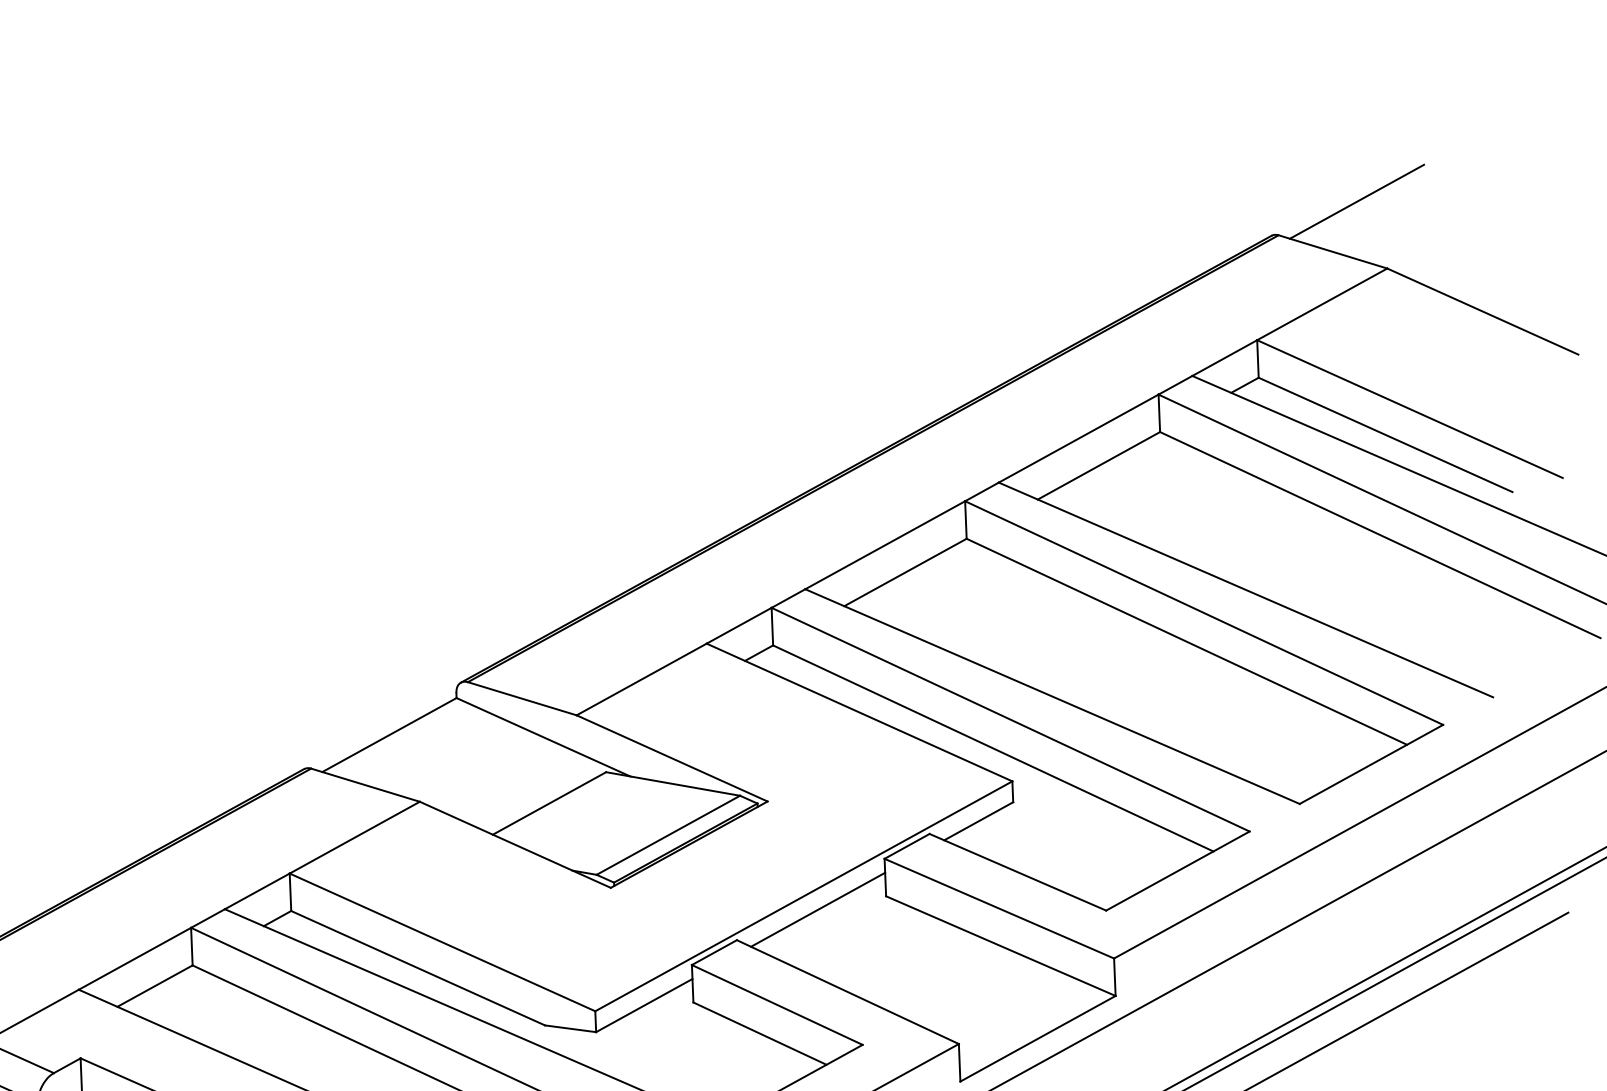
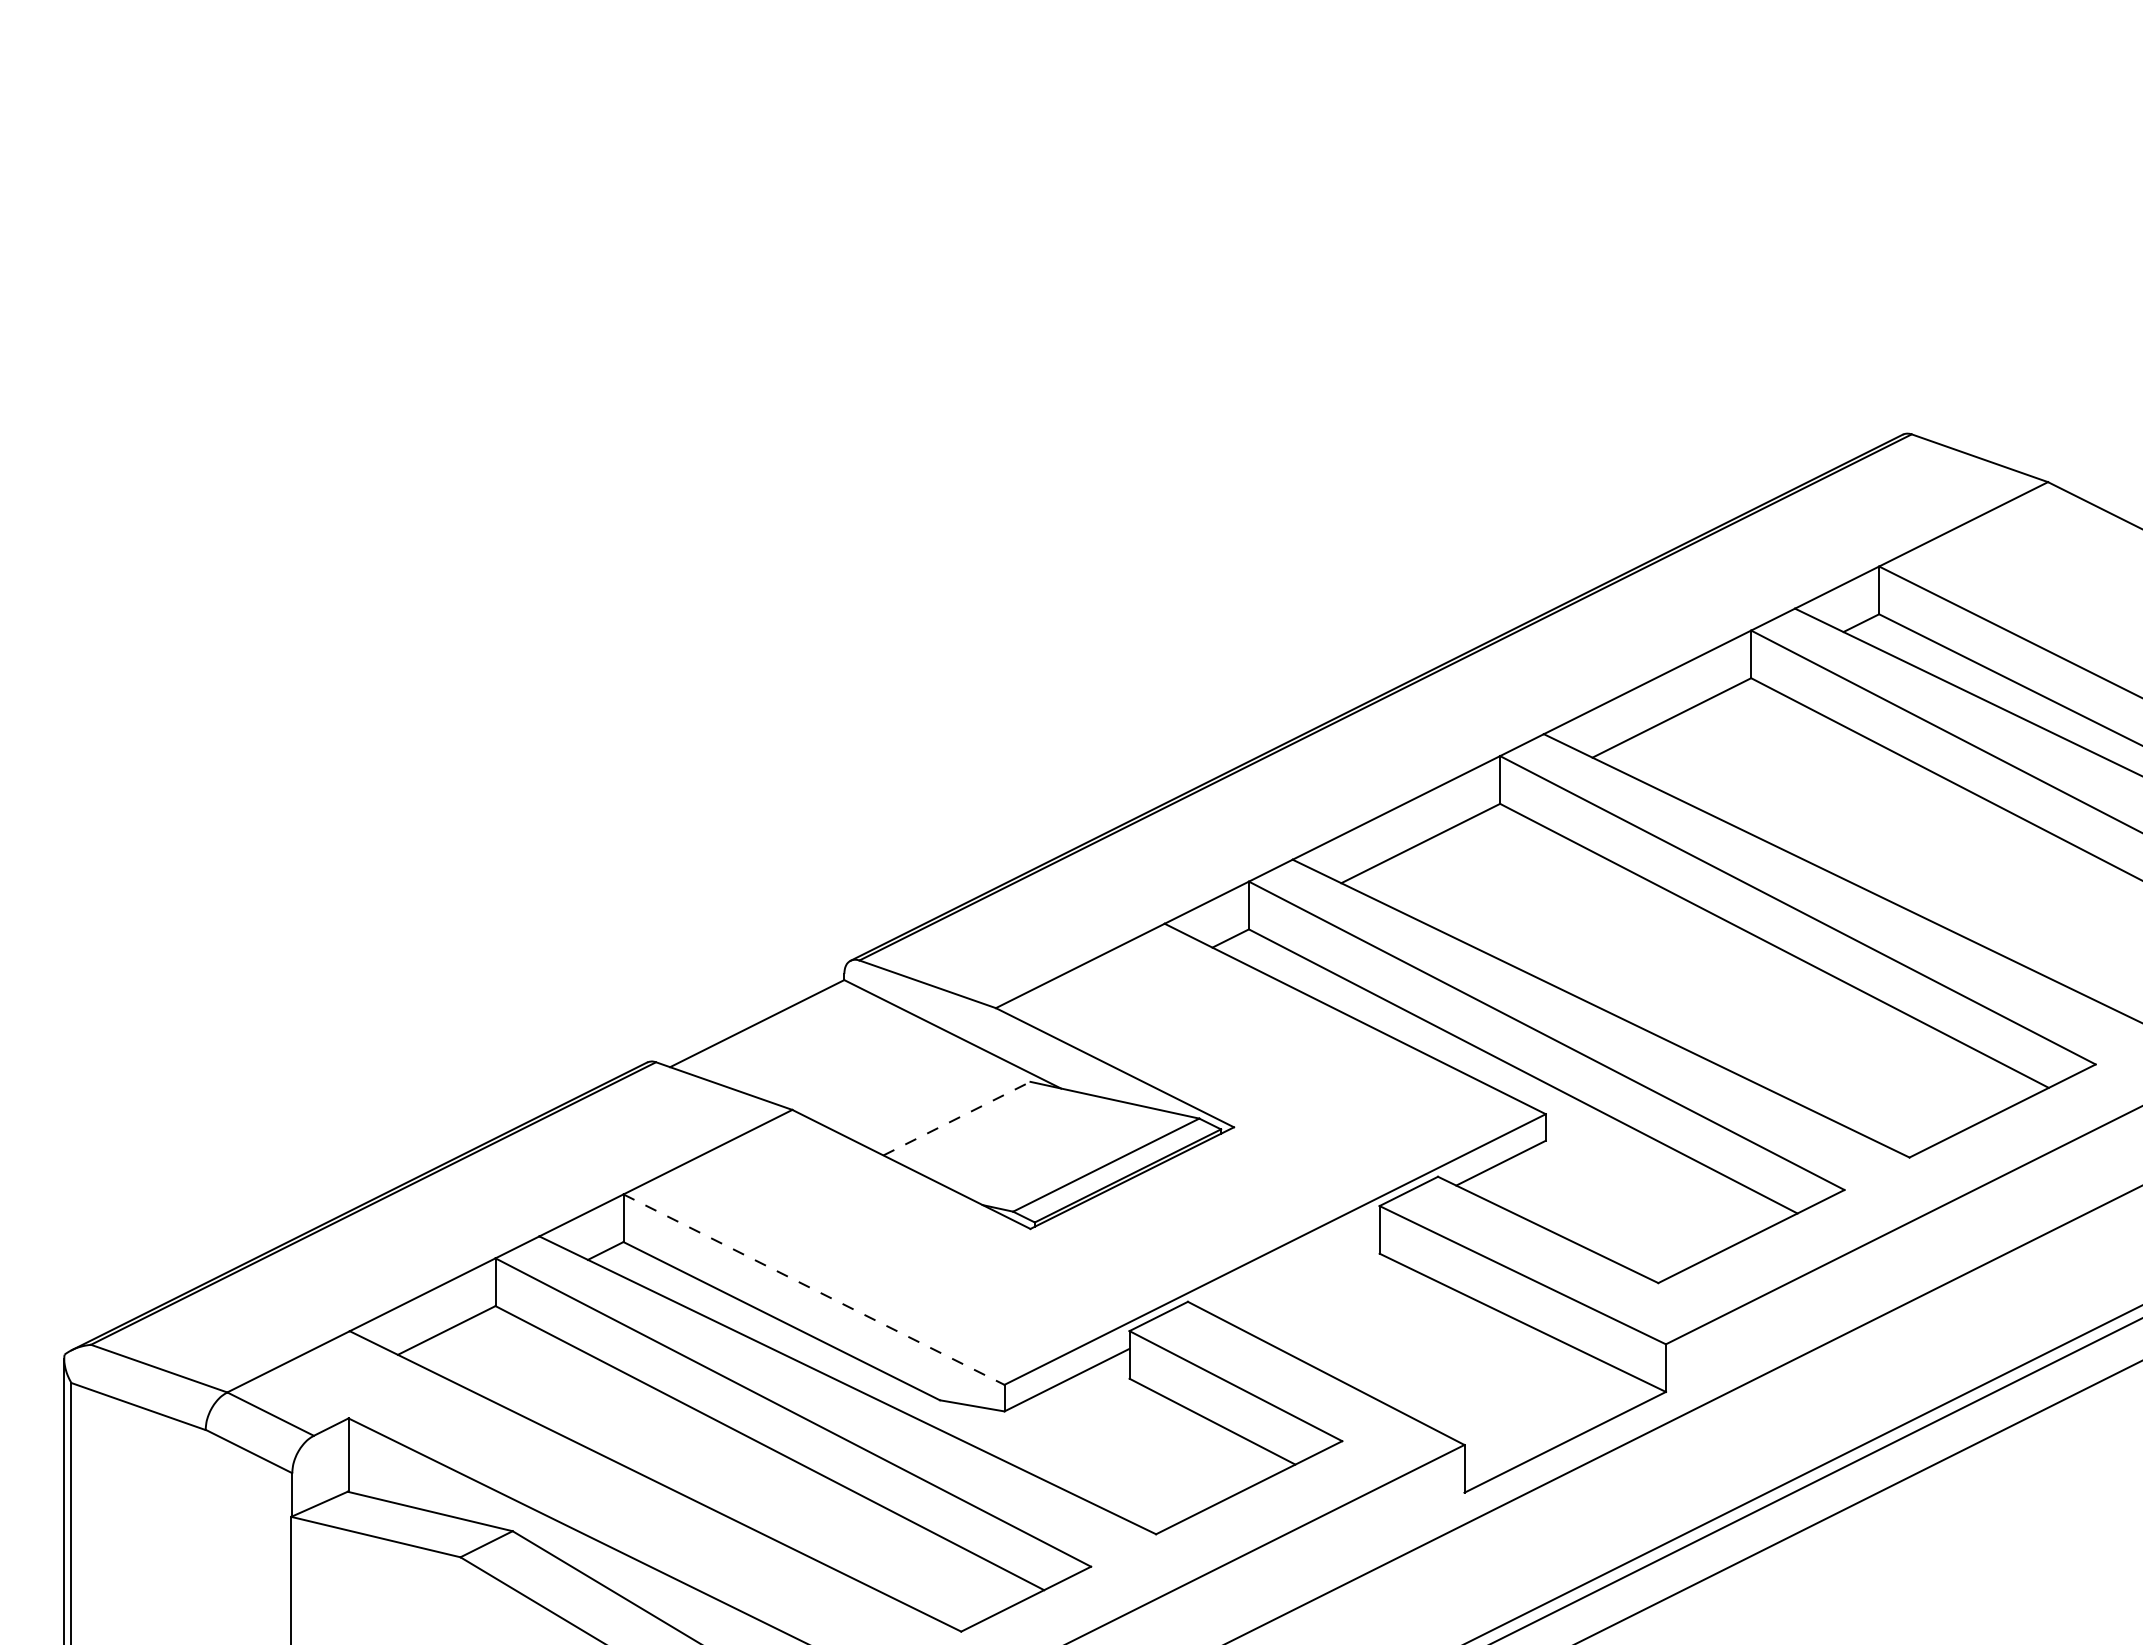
line: (1356, 201) -> (2012, 395), removed
line: (549, 803) -> (957, 1118), solid -> dashed
line: (818, 909) -> (1292, 1266), removed
line: (442, 942) -> (814, 1289), solid -> dashed

